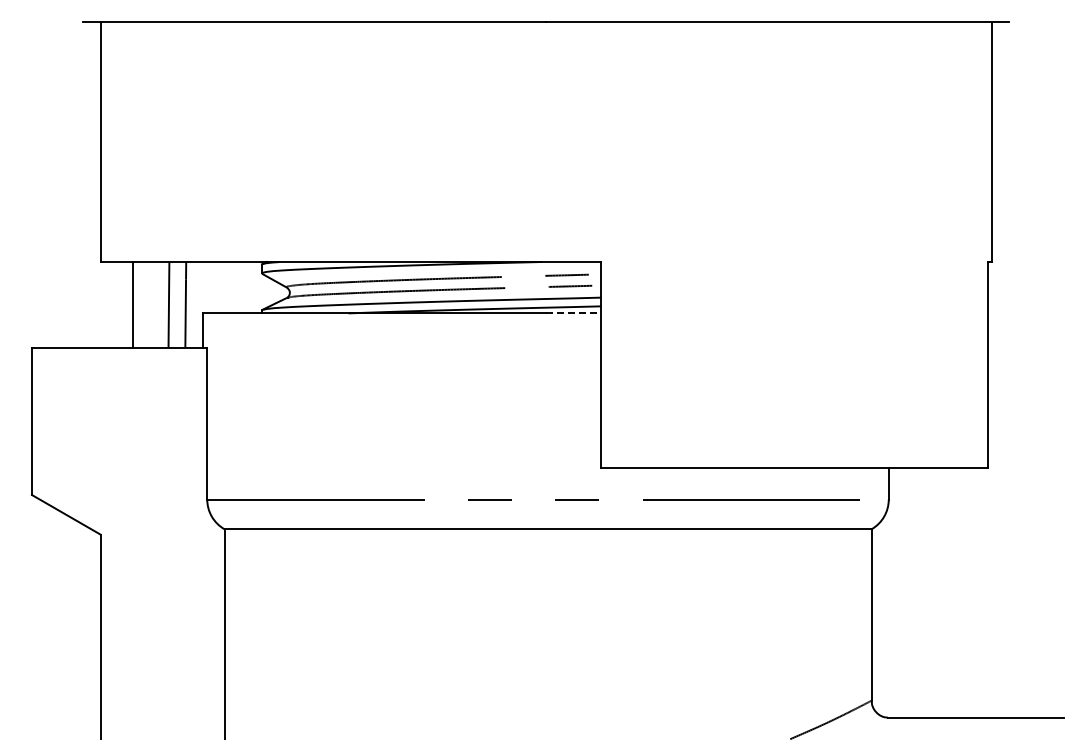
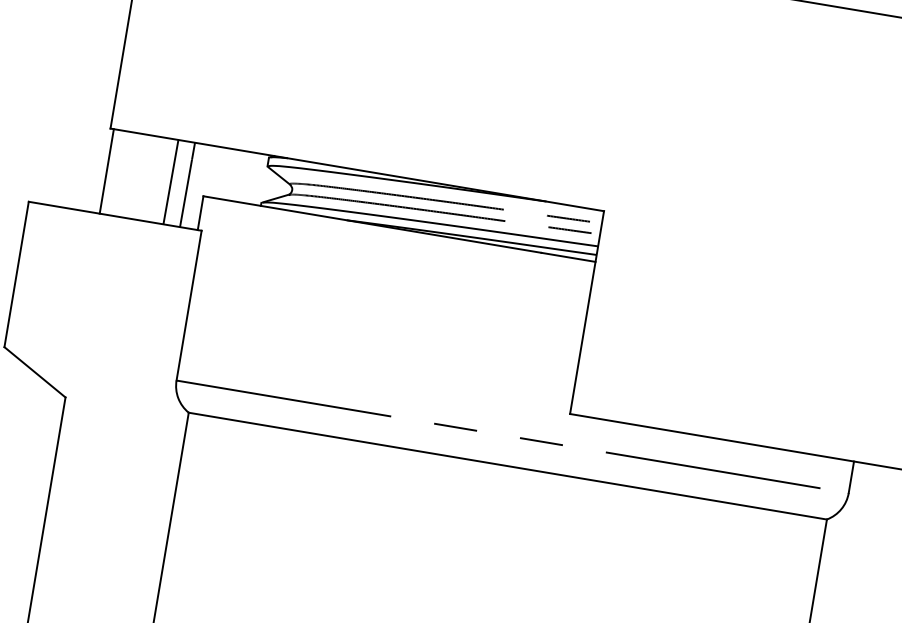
line: (132, 304) -> (106, 171), moved
line: (573, 313) -> (568, 257), dashed -> solid

